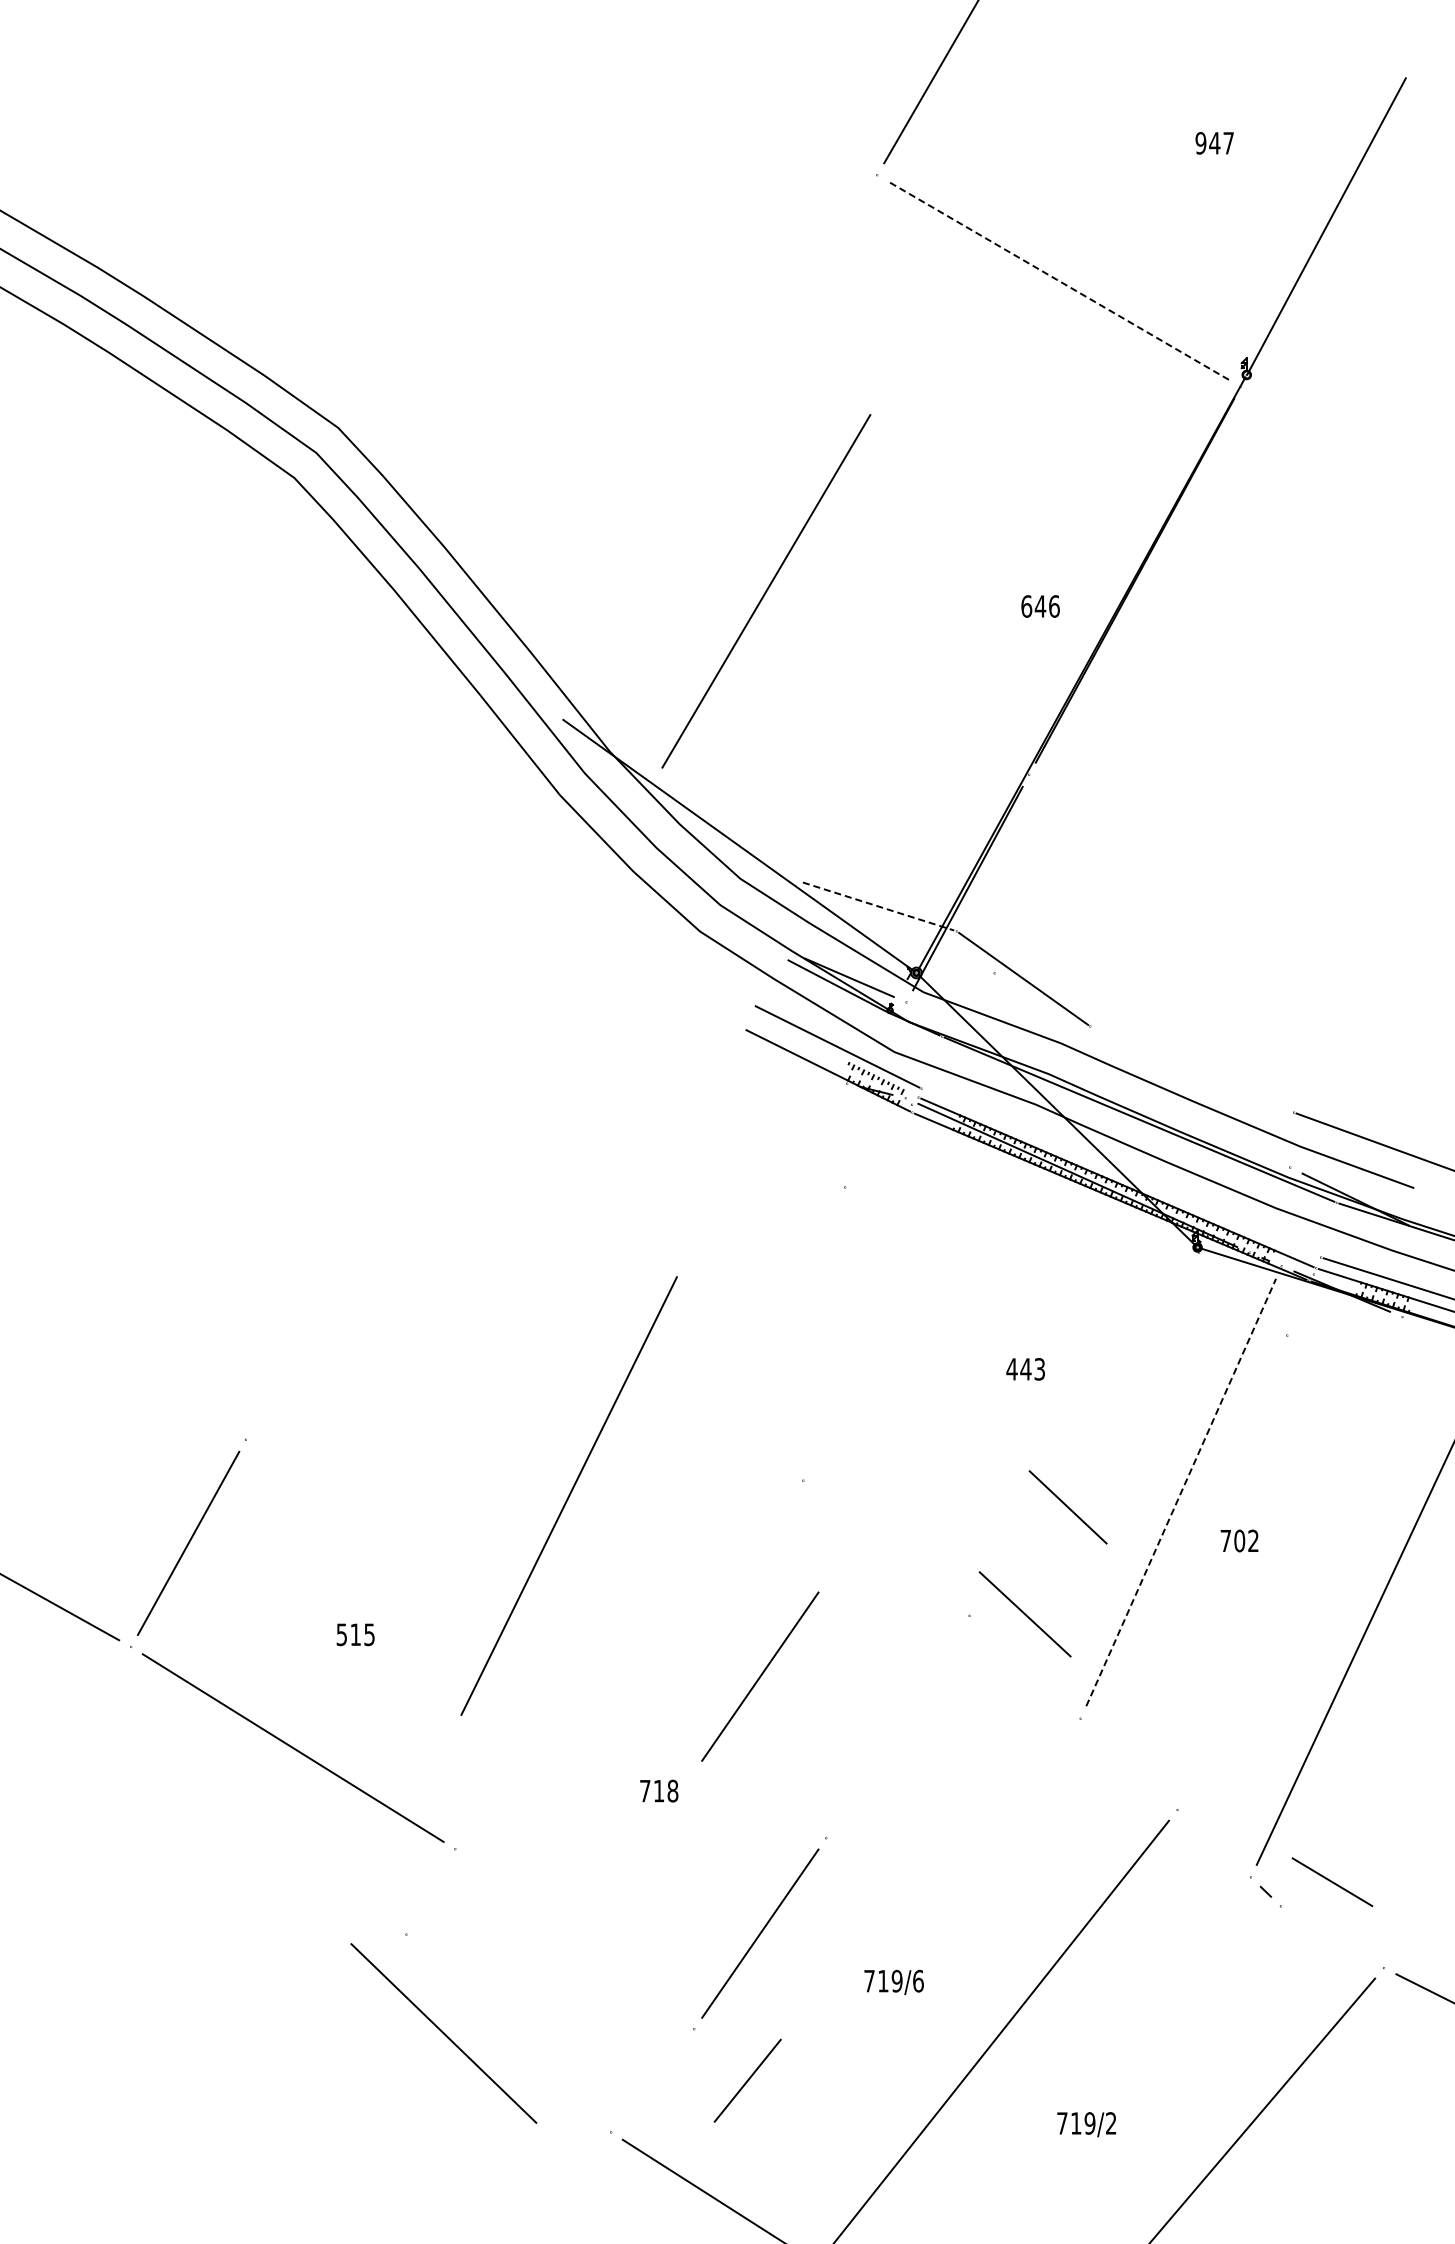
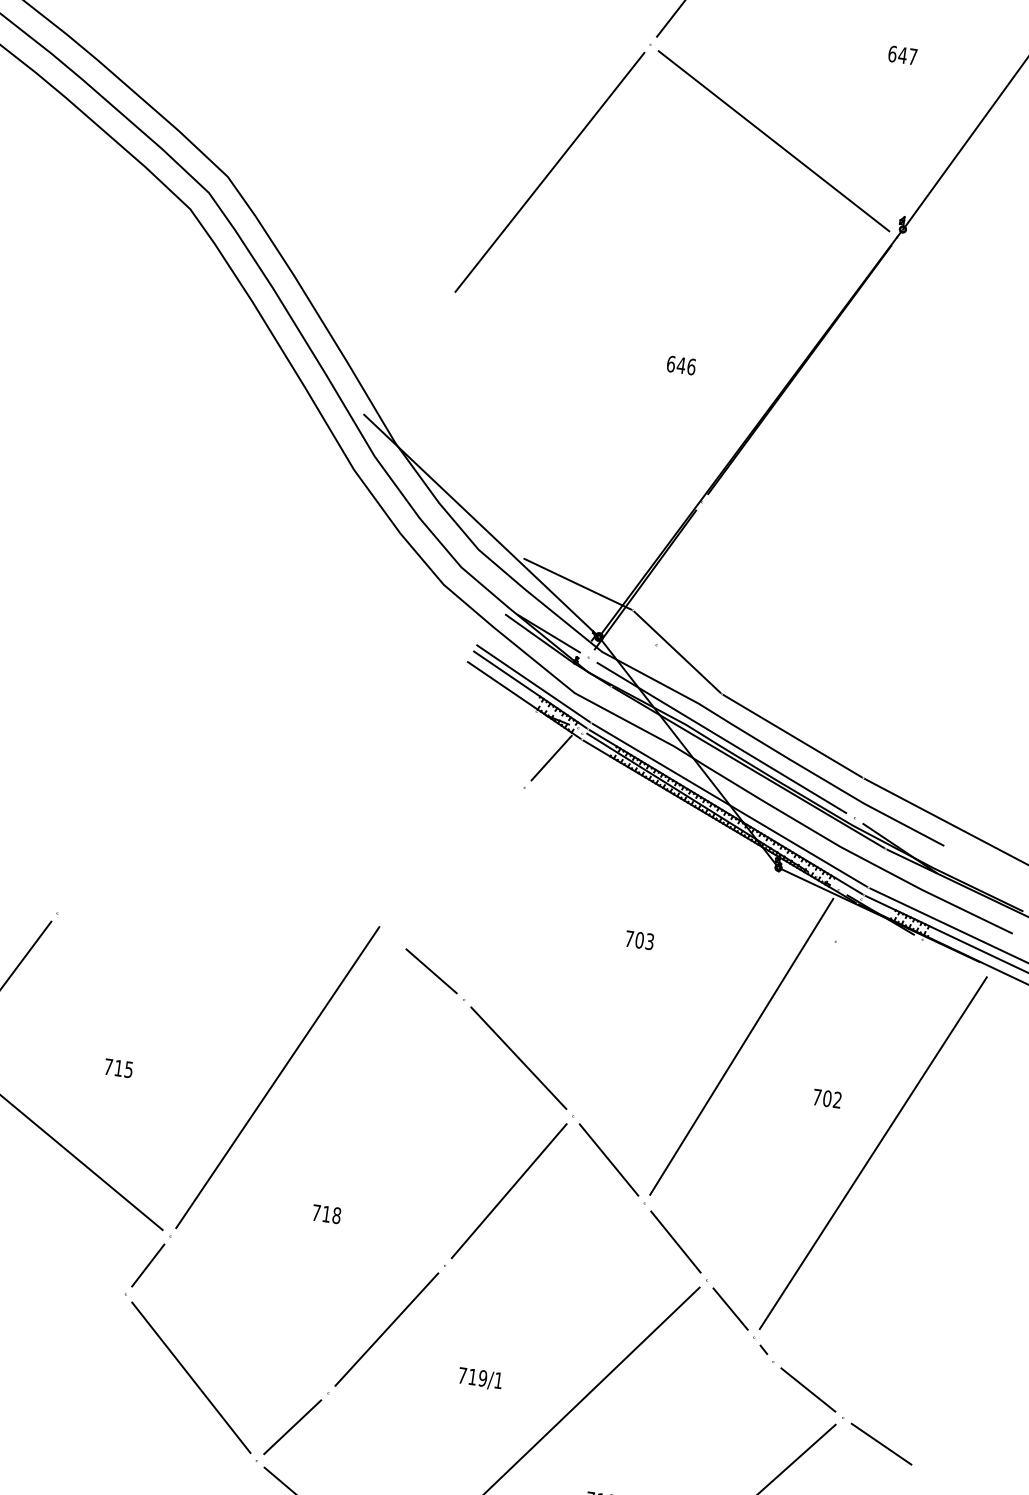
text: (1200, 143) -> (892, 54), 947 -> 647
line: (1059, 280) -> (774, 140), dashed -> solid
line: (766, 591) -> (549, 172), moved
text: (1040, 606) -> (681, 365), moved
line: (879, 906) -> (578, 584), dashed -> solid
line: (834, 1055) -> (530, 689), added
line: (1191, 1069) -> (792, 735), added
line: (1098, 1084) -> (721, 737), added
line: (875, 1142) -> (551, 757), added
line: (1121, 1172) -> (730, 804), added
text: (1018, 1369) -> (634, 939), 443 -> 703
line: (754, 1448) -> (431, 971), added
line: (1181, 1492) -> (741, 1046), dashed -> solid
line: (568, 1495) -> (277, 1077), moved
line: (1067, 1507) -> (675, 1242), moved
text: (1239, 1540) -> (827, 1098), moved
line: (886, 1548) -> (518, 1058), added
line: (1024, 1614) -> (608, 1160), moved
text: (341, 1634) -> (108, 1066), 515 -> 715
line: (760, 1676) -> (412, 1140), removed
line: (897, 1726) -> (508, 1190), added
line: (1213, 1843) -> (730, 1308), added
line: (1332, 1882) -> (808, 1390), moved
line: (430, 1891) -> (147, 1265), added
text: (918, 1980) -> (498, 1380), 719/6 -> 719/1
line: (443, 2033) -> (191, 1377), moved
line: (747, 2080) -> (292, 1426), moved

